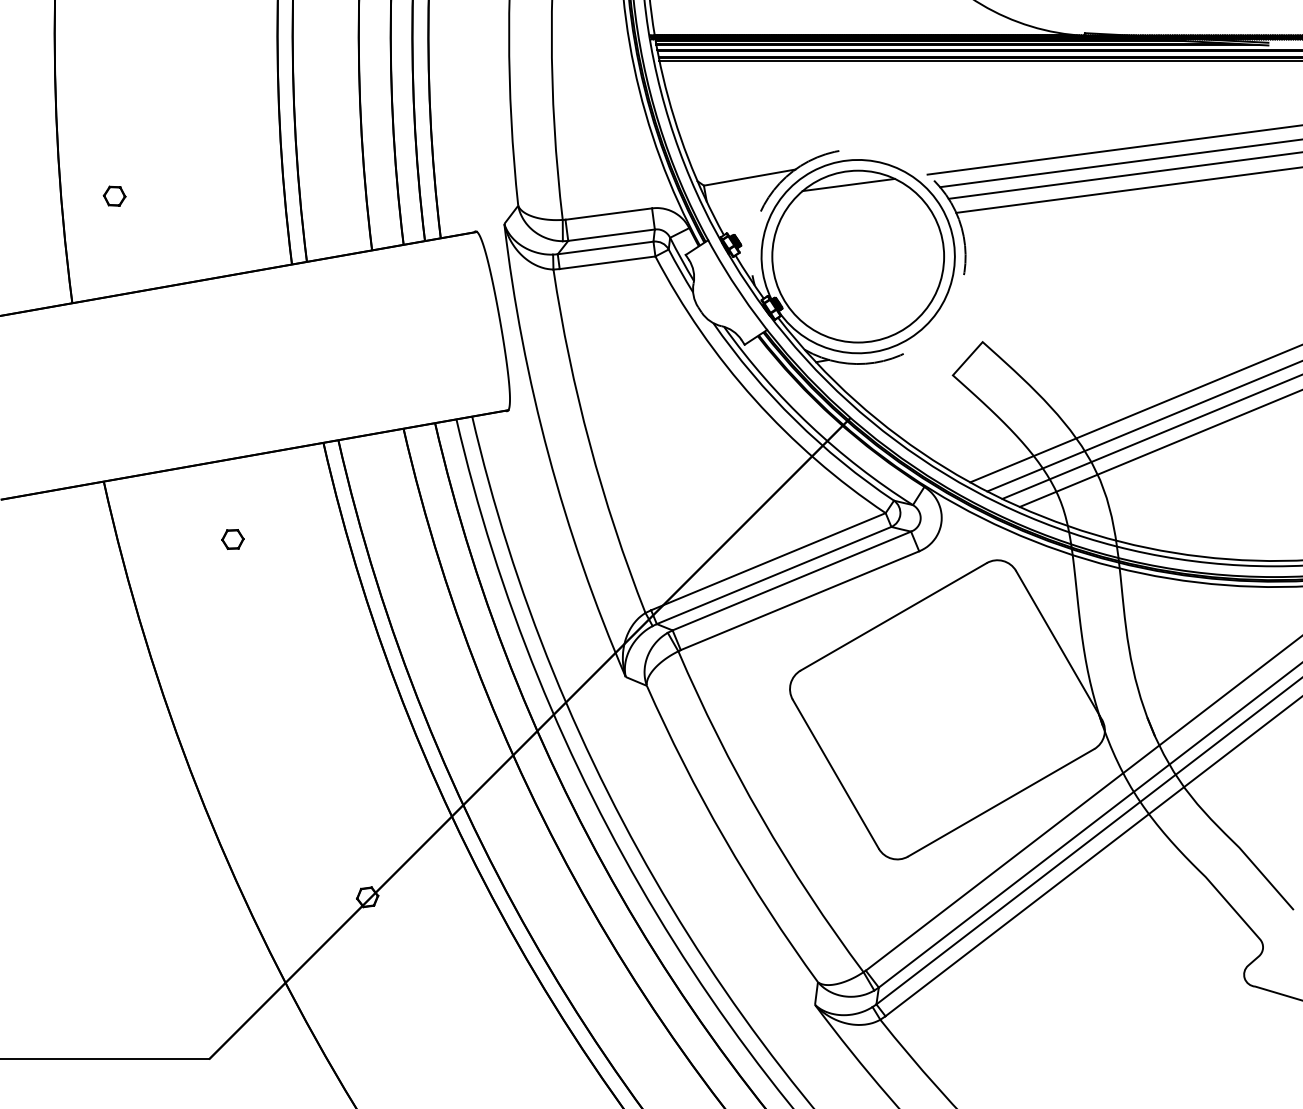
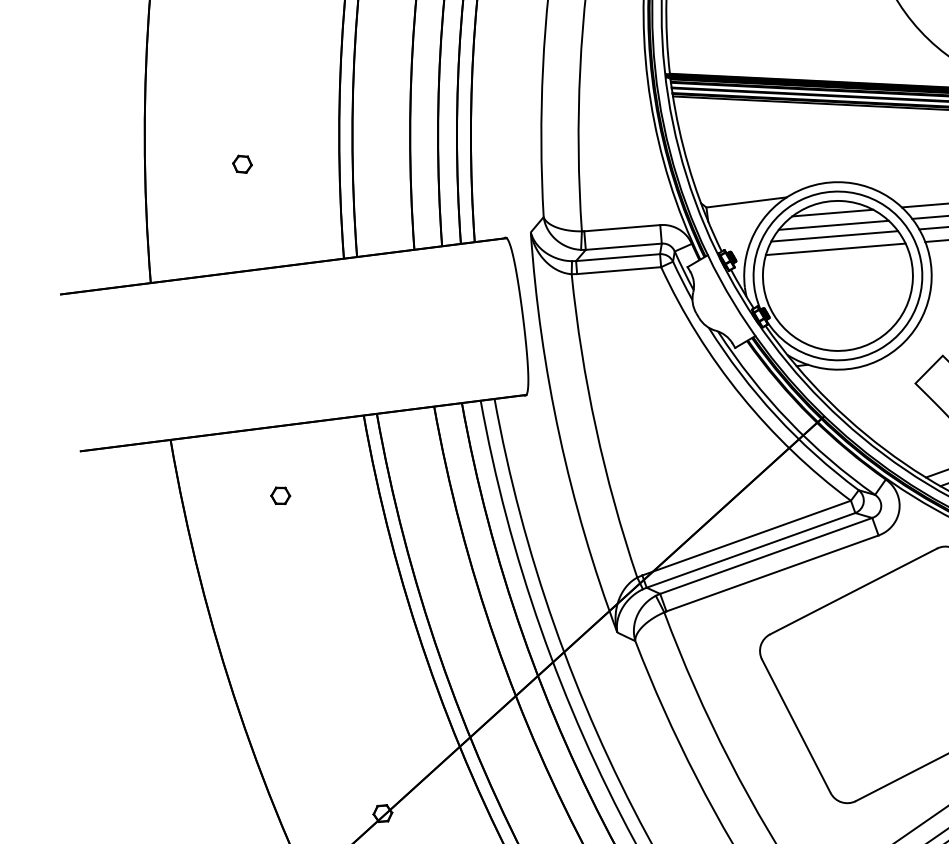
arc: (946, 194) -> (917, 225), dashed -> solid
part: (114, 195) -> (242, 163), moved
line: (850, 198) -> (833, 224), added
line: (852, 211) -> (834, 236), added
line: (853, 225) -> (835, 248), added

